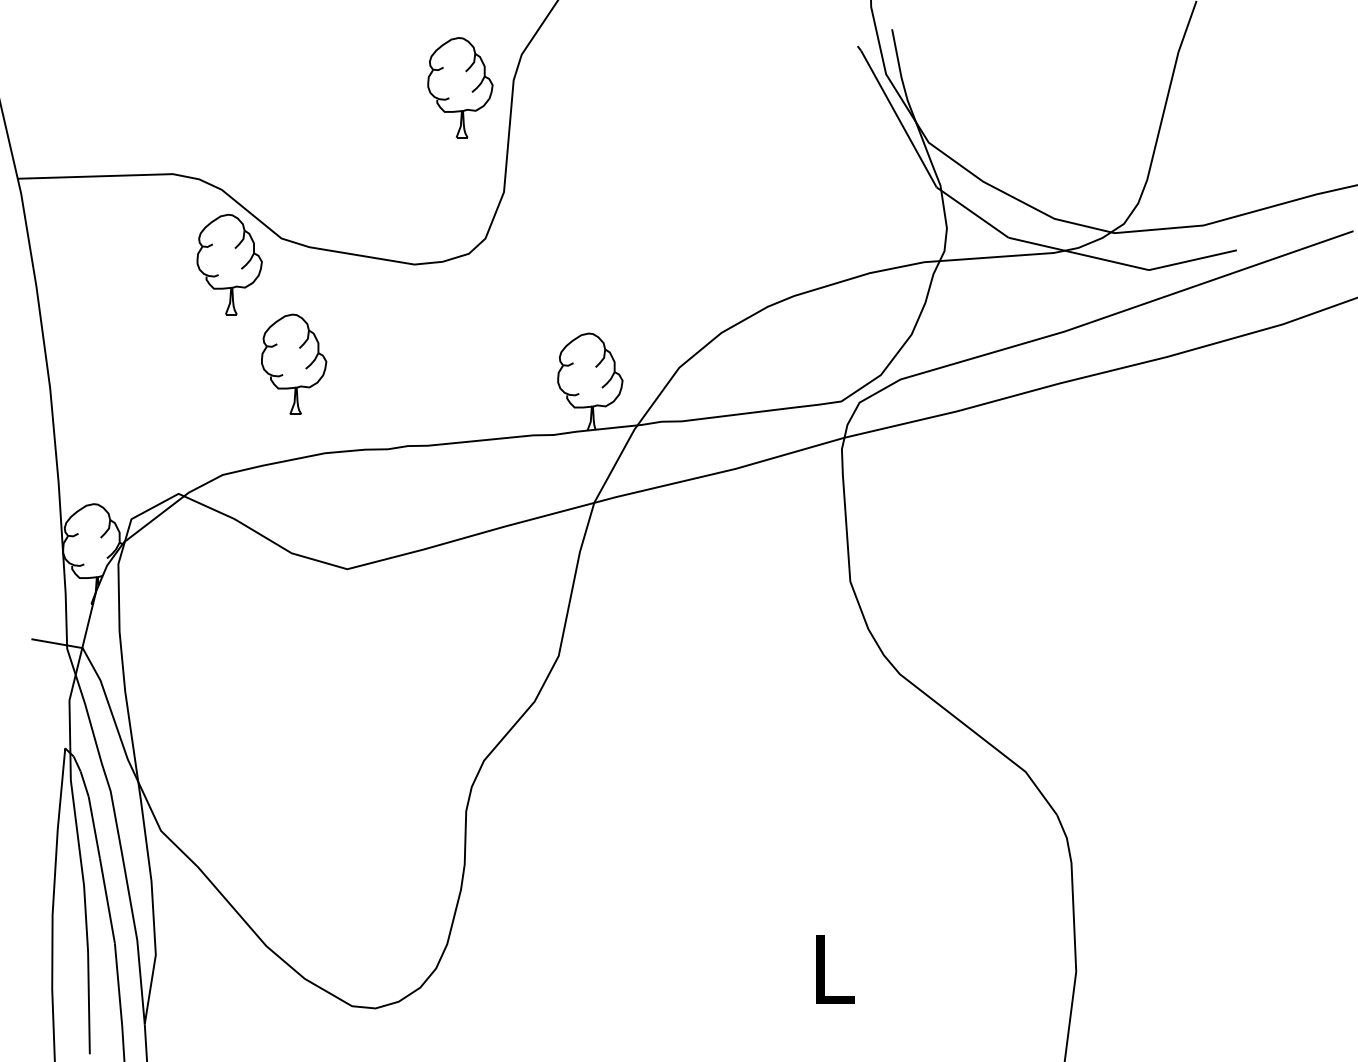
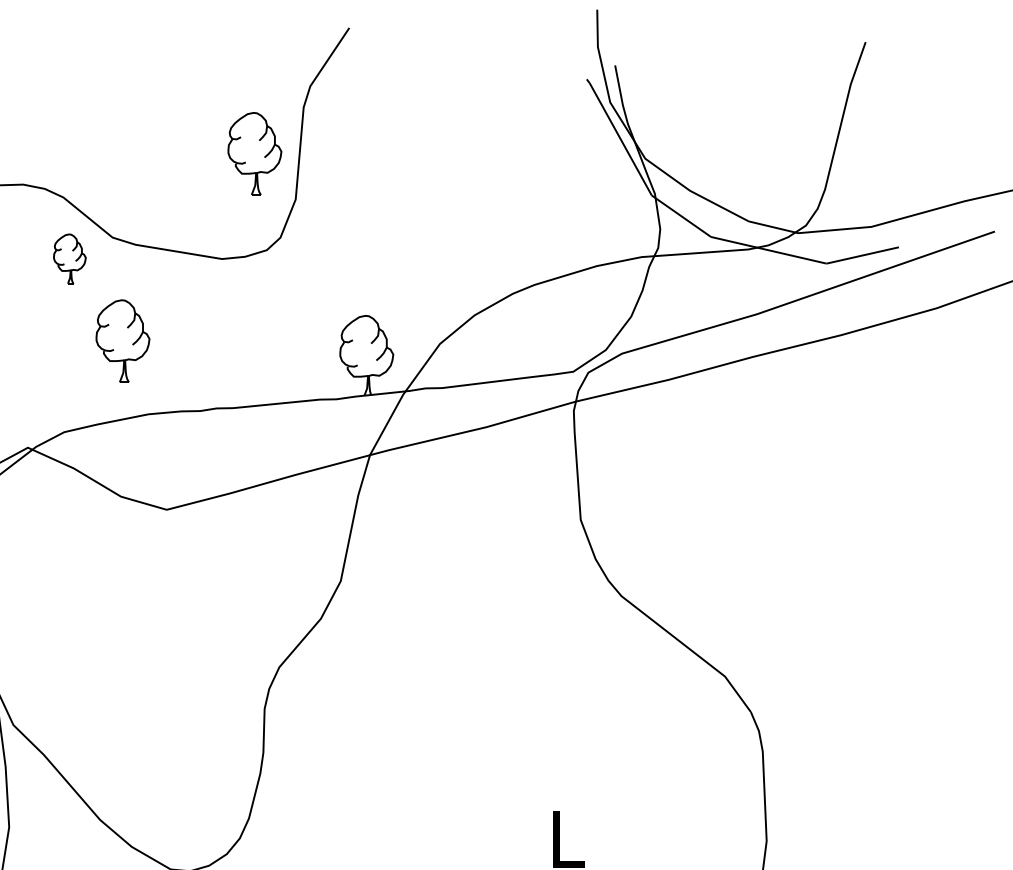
part: (460, 87) -> (254, 153), moved
part: (229, 264) -> (69, 258), size x0.6

